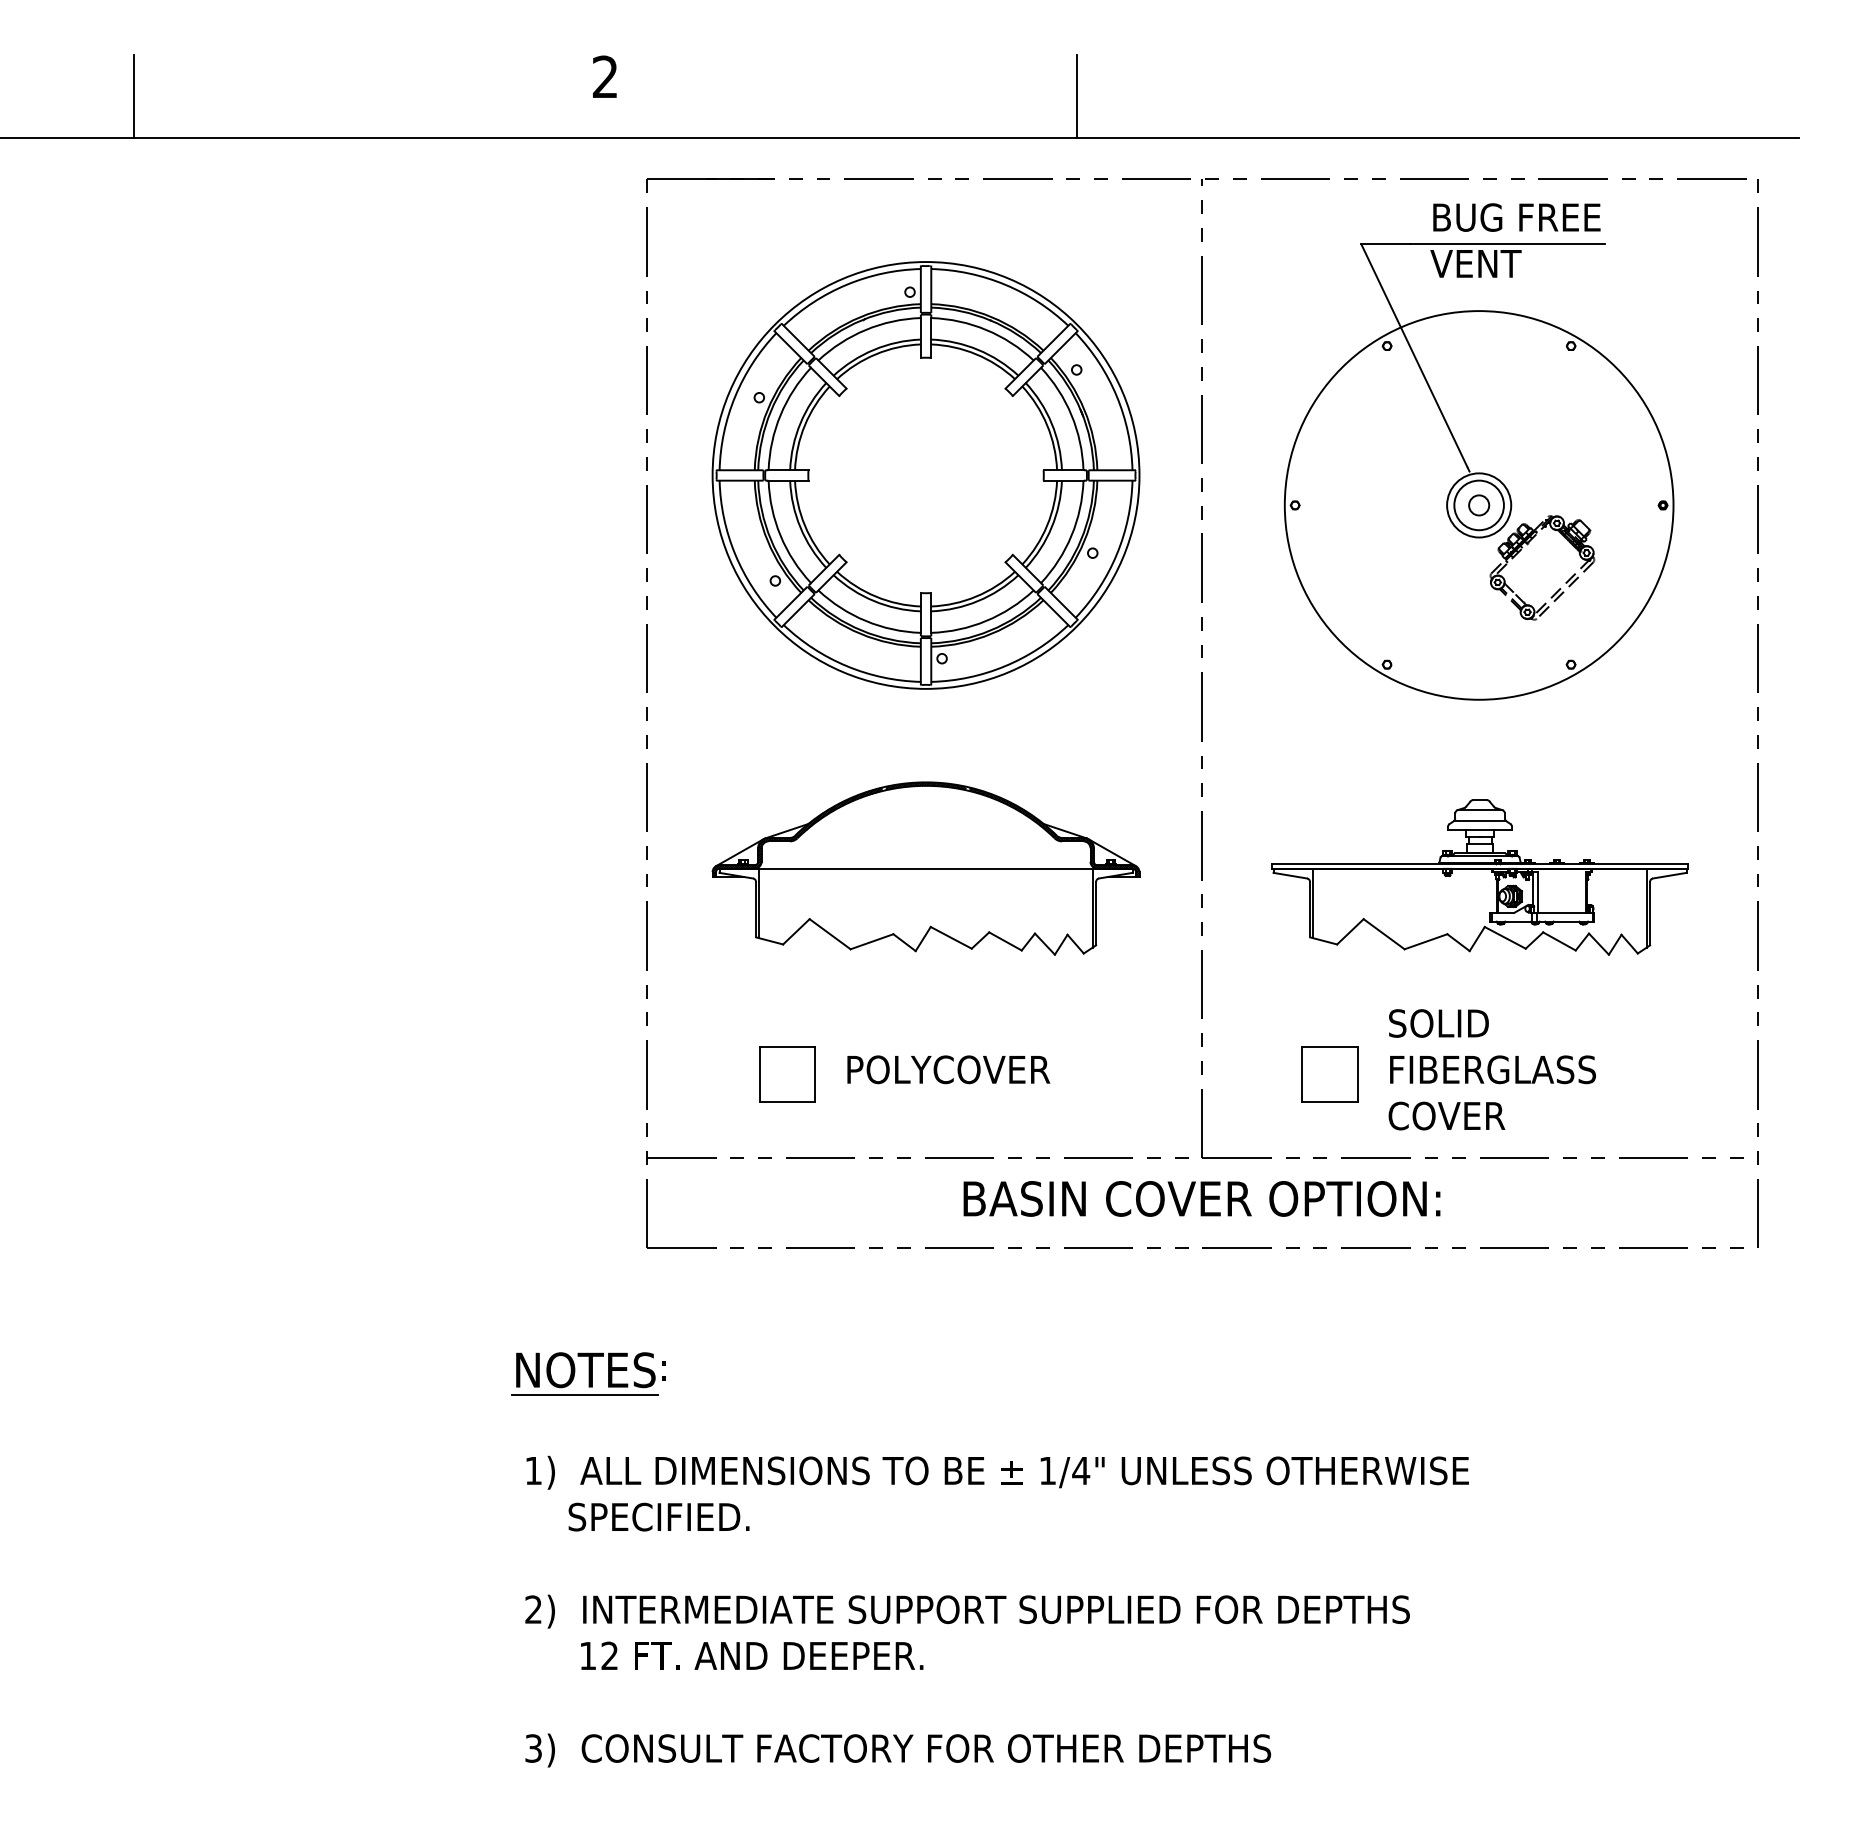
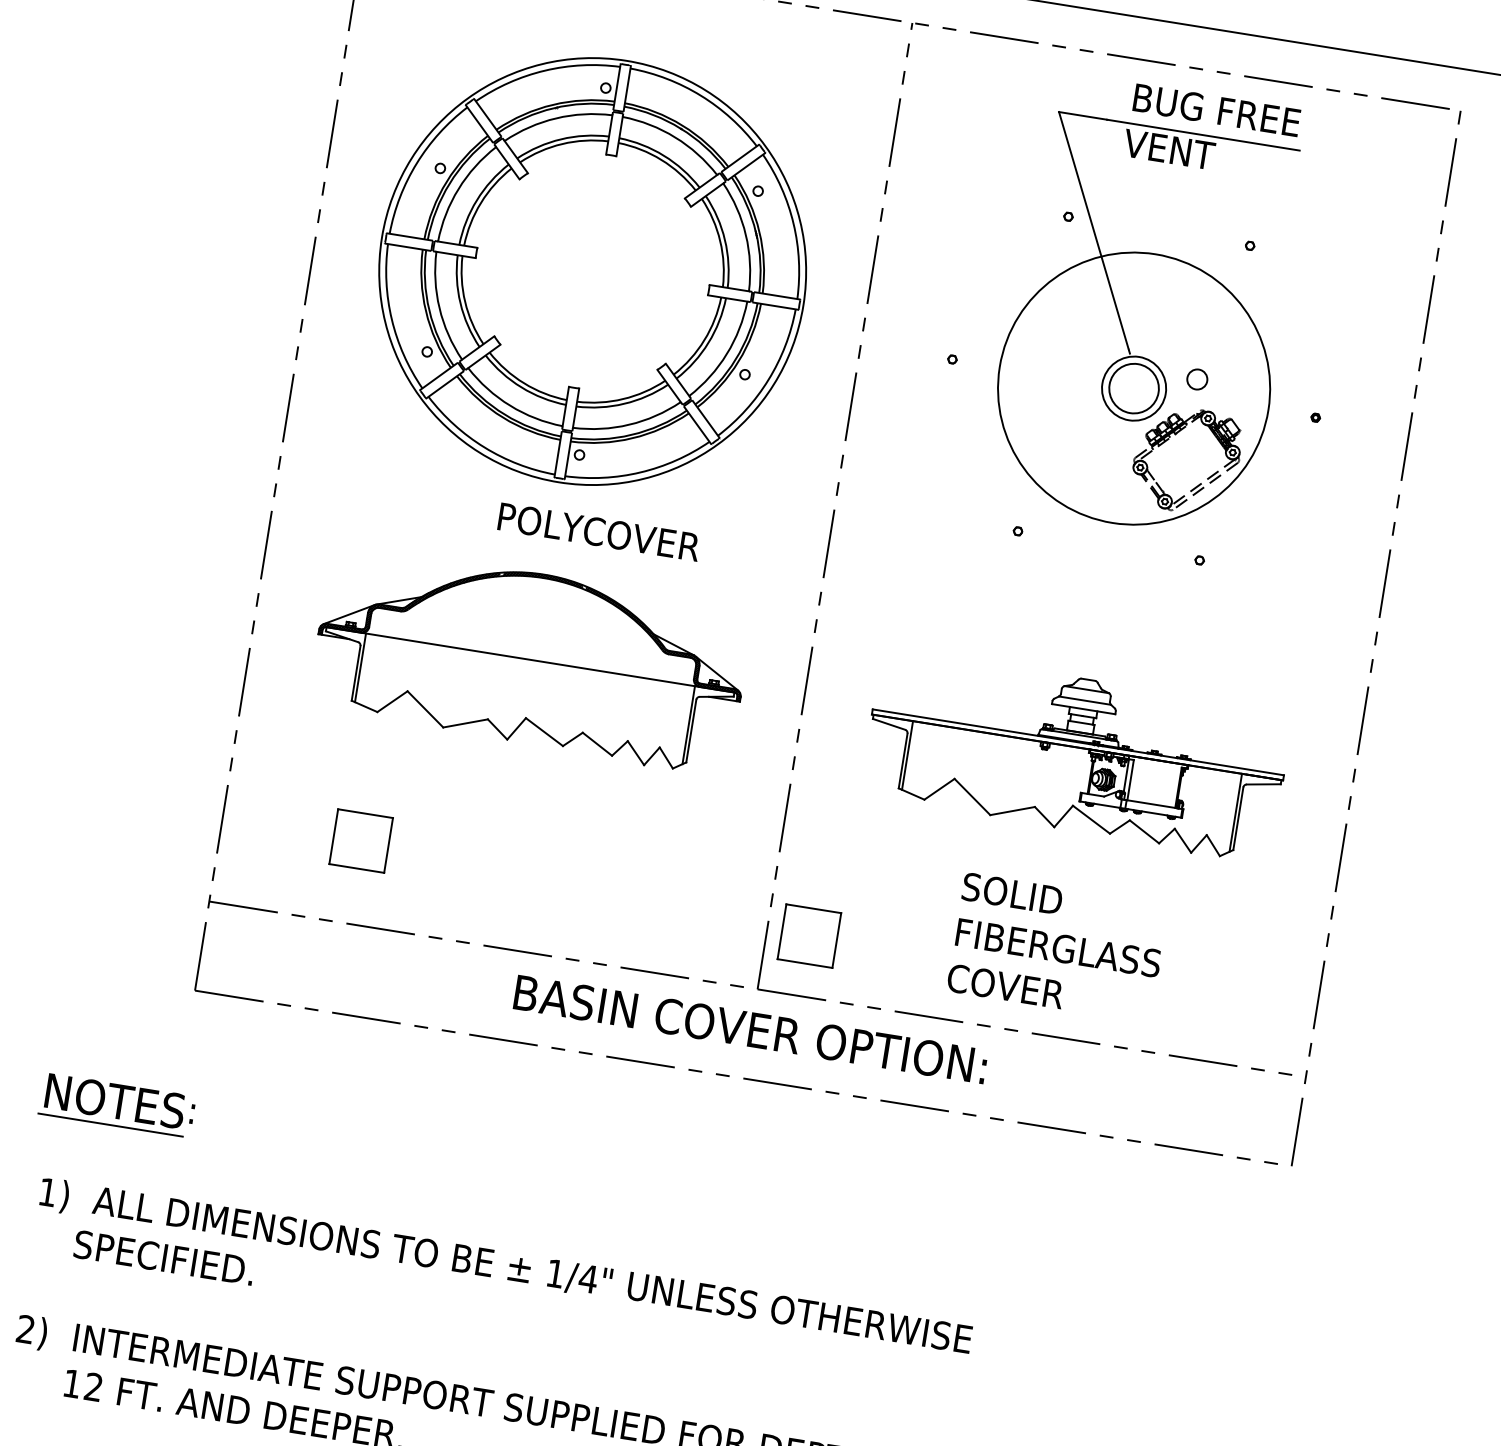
circle: (1478, 505) -> (1133, 388), size x0.7
circle: (1479, 505) -> (1197, 379), moved
text: (948, 1069) -> (599, 531), moved
part: (1329, 1074) -> (808, 936), moved

